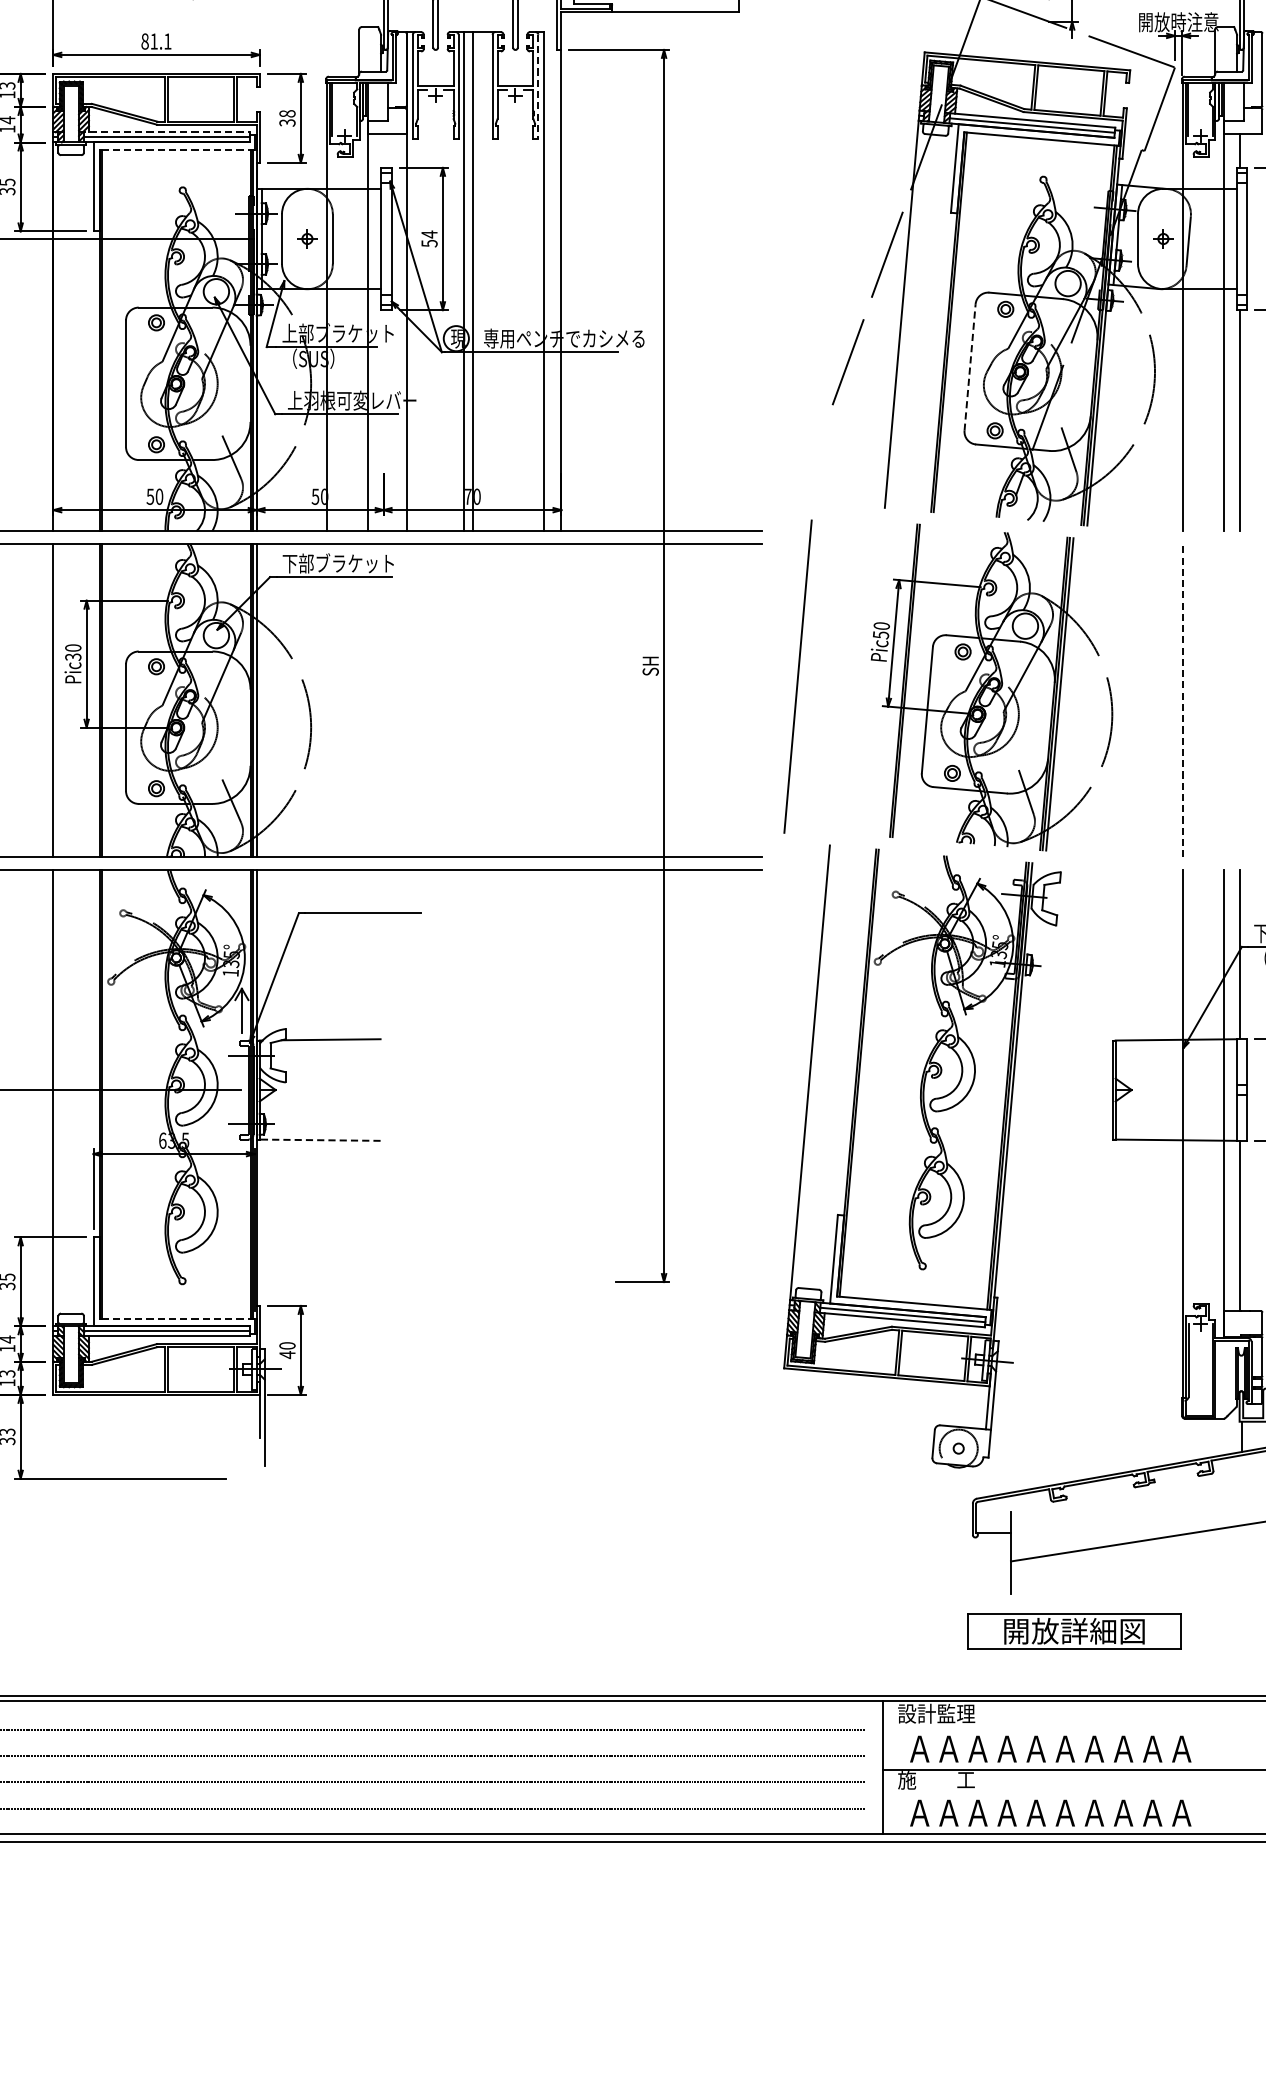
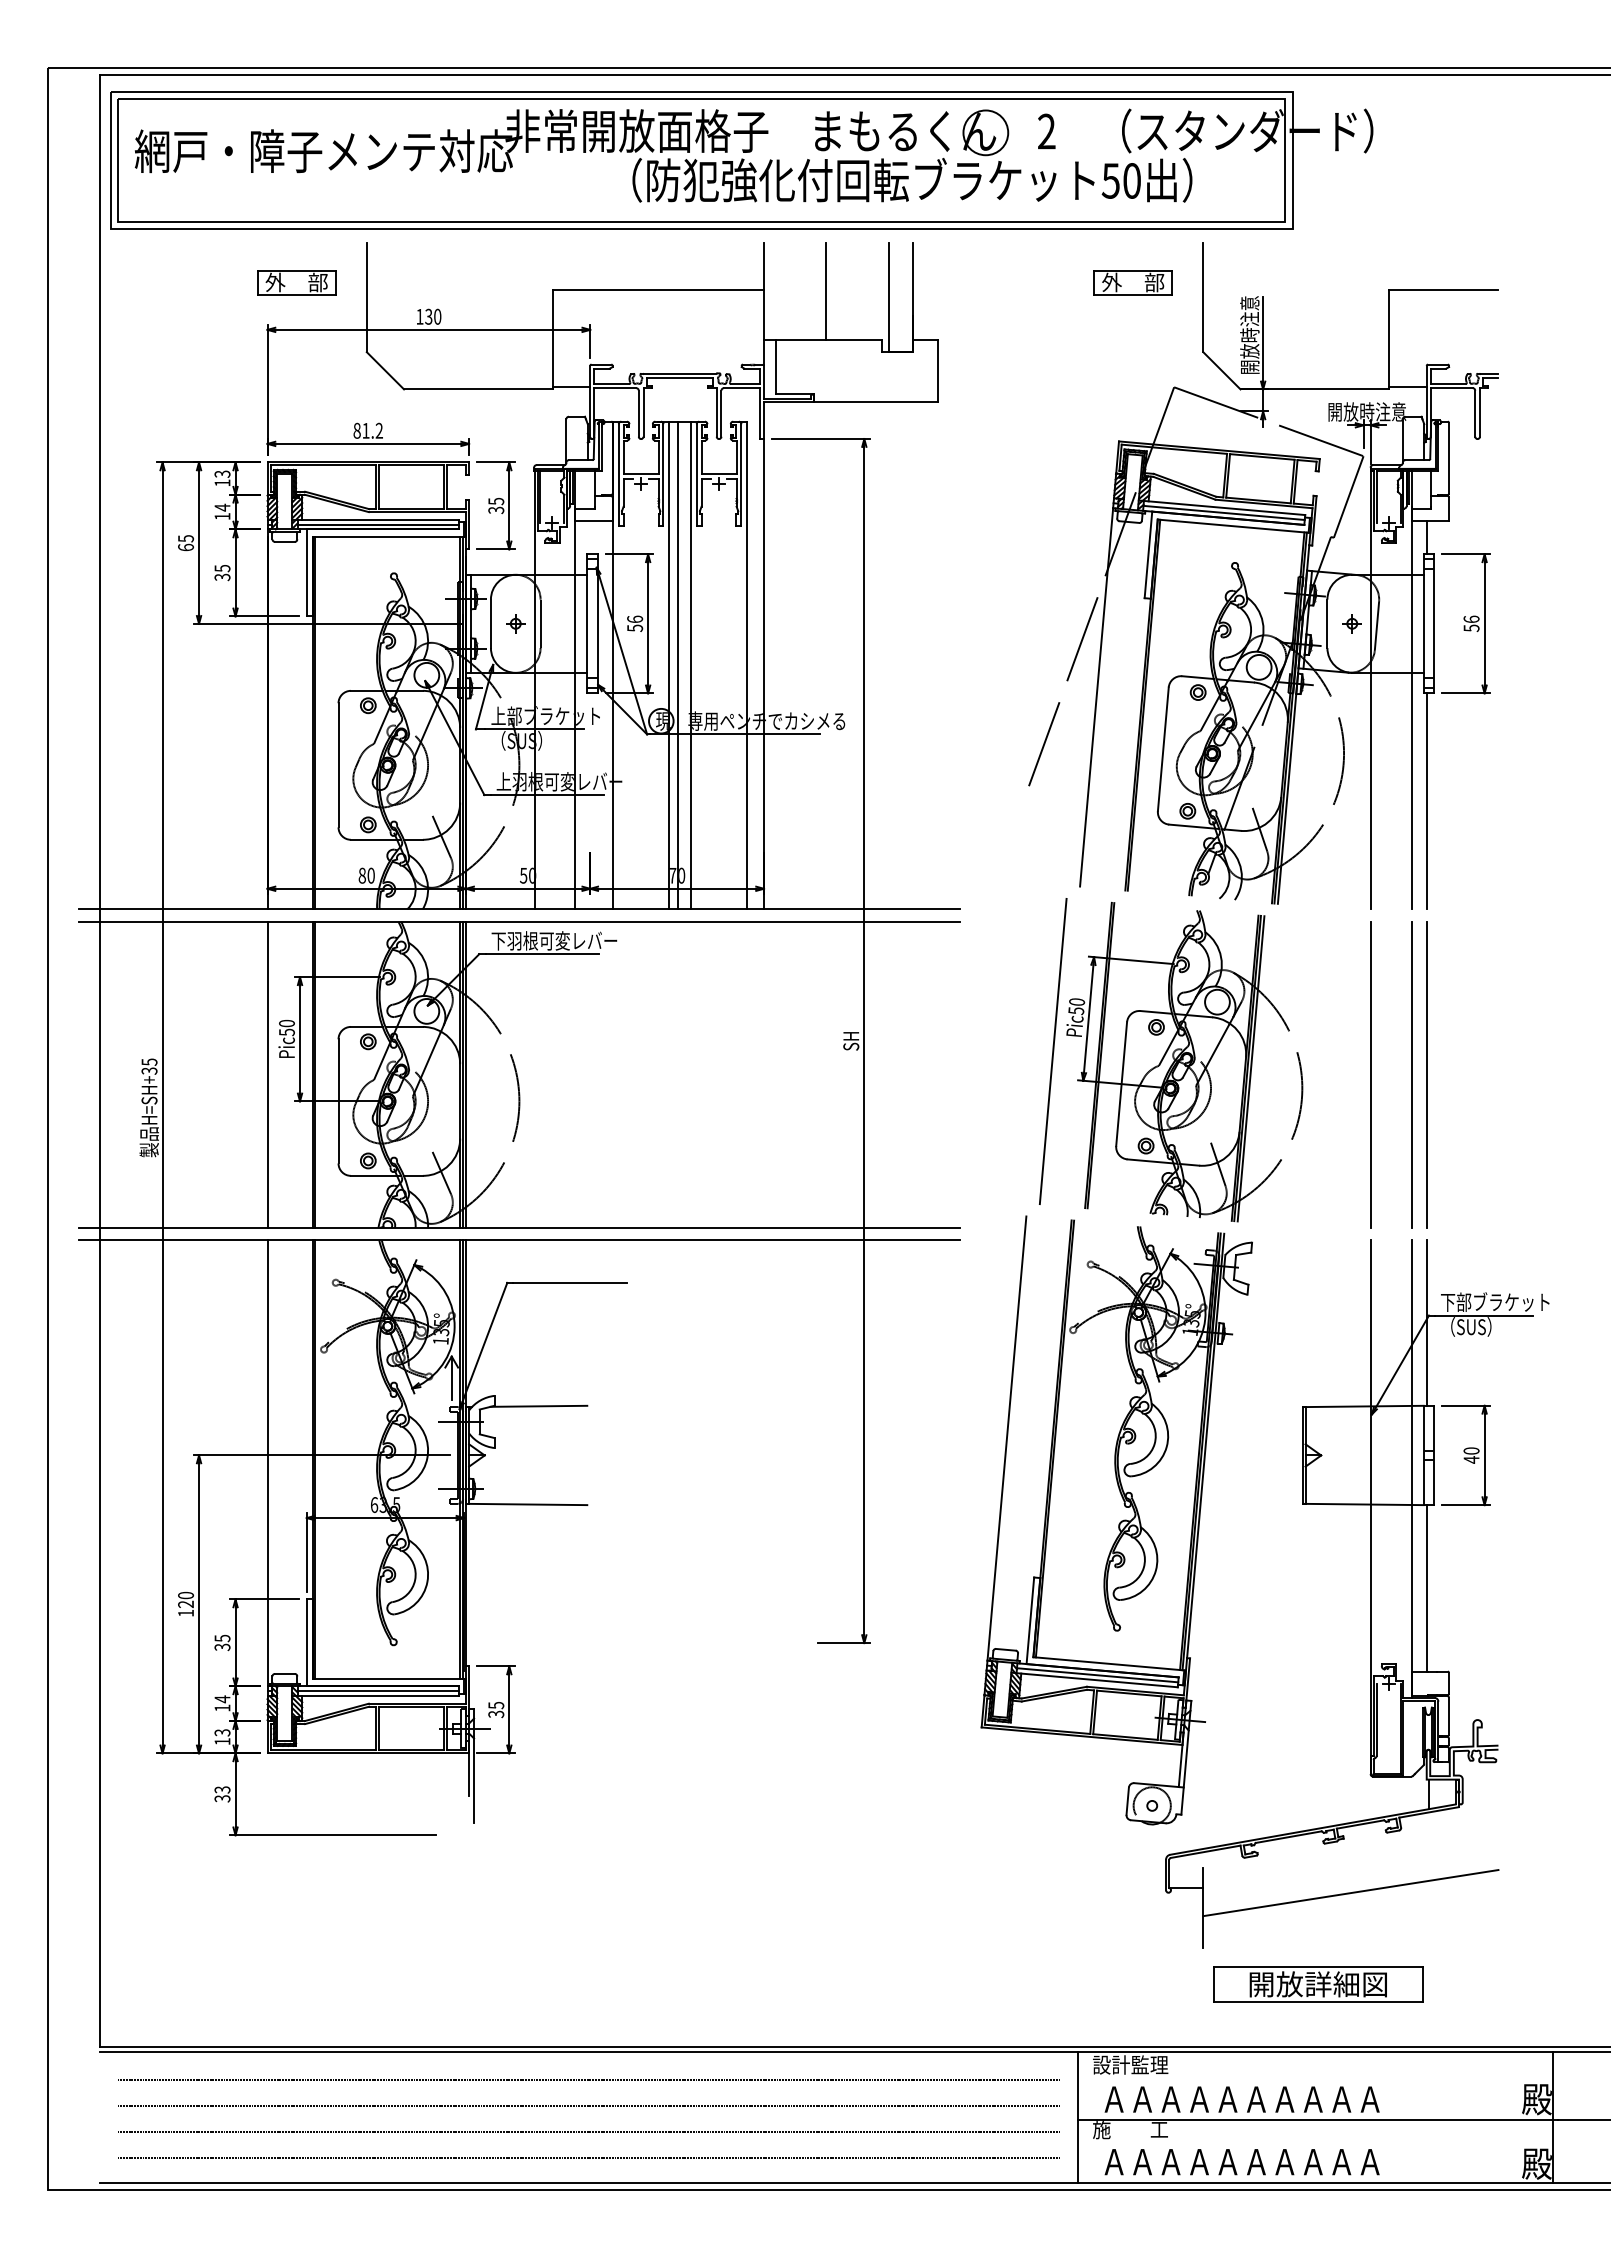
text: (166, 41) -> (378, 430), 81.1 -> 81.2
line: (538, 87) -> (741, 475), dashed -> solid
text: (287, 113) -> (496, 501), 38 -> 35
line: (163, 132) -> (375, 519), dashed -> solid
line: (177, 149) -> (388, 536), dashed -> solid
text: (429, 234) -> (635, 619), 54 -> 56
line: (487, 281) -> (691, 665), added
line: (970, 366) -> (1163, 748), dashed -> solid
text: (149, 496) -> (361, 875), 50 -> 80
text: (355, 563) -> (562, 940), 下部ブラケット -> 下羽根可変レバー
text: (72, 656) -> (286, 1031), Pic30 -> Pic50
line: (798, 676) -> (1053, 1051), moved
line: (1183, 700) -> (1371, 1074), dashed -> solid
line: (1224, 700) -> (1411, 1074), added
line: (1239, 700) -> (1426, 1074), added
line: (319, 1140) -> (527, 1504), dashed -> solid
line: (177, 1318) -> (388, 1678), dashed -> solid
text: (287, 1349) -> (496, 1709), 40 -> 35
part: (1074, 1631) -> (1318, 1984), moved

